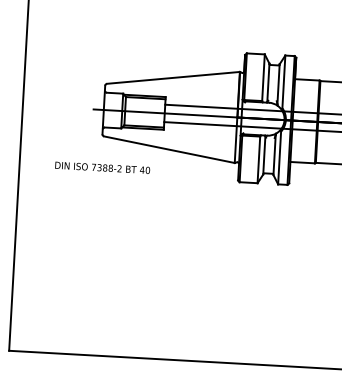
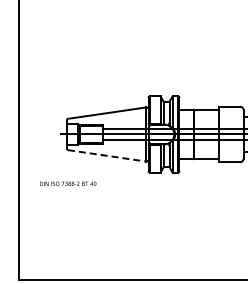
line: (170, 149) -> (107, 155), solid -> dashed
text: (103, 167) -> (68, 183), moved

